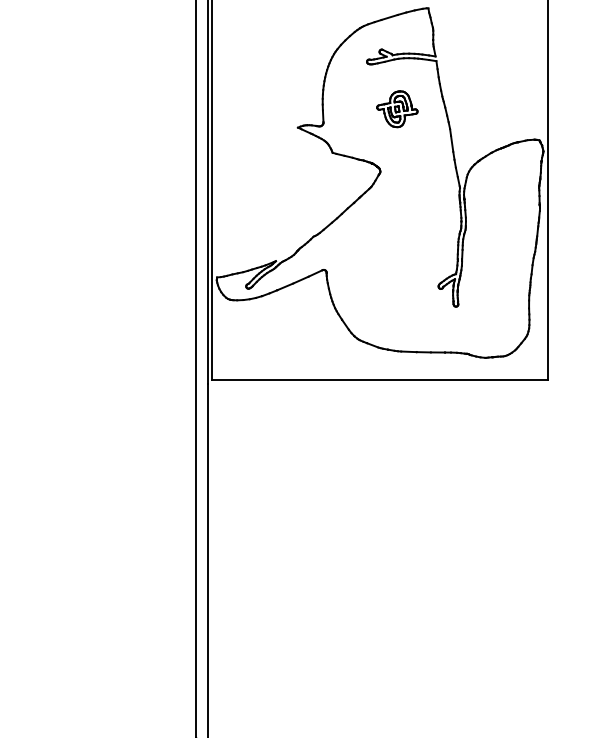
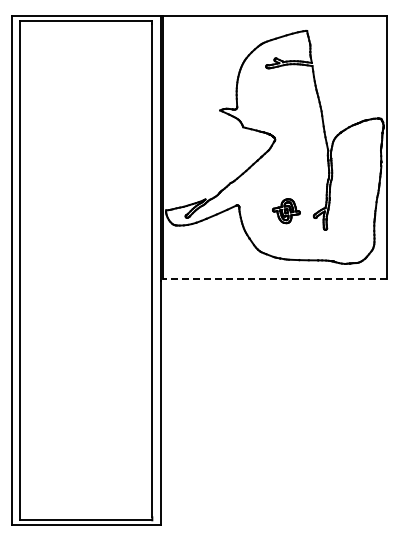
part: (397, 109) -> (286, 211), moved
line: (379, 379) -> (274, 278), solid -> dashed

